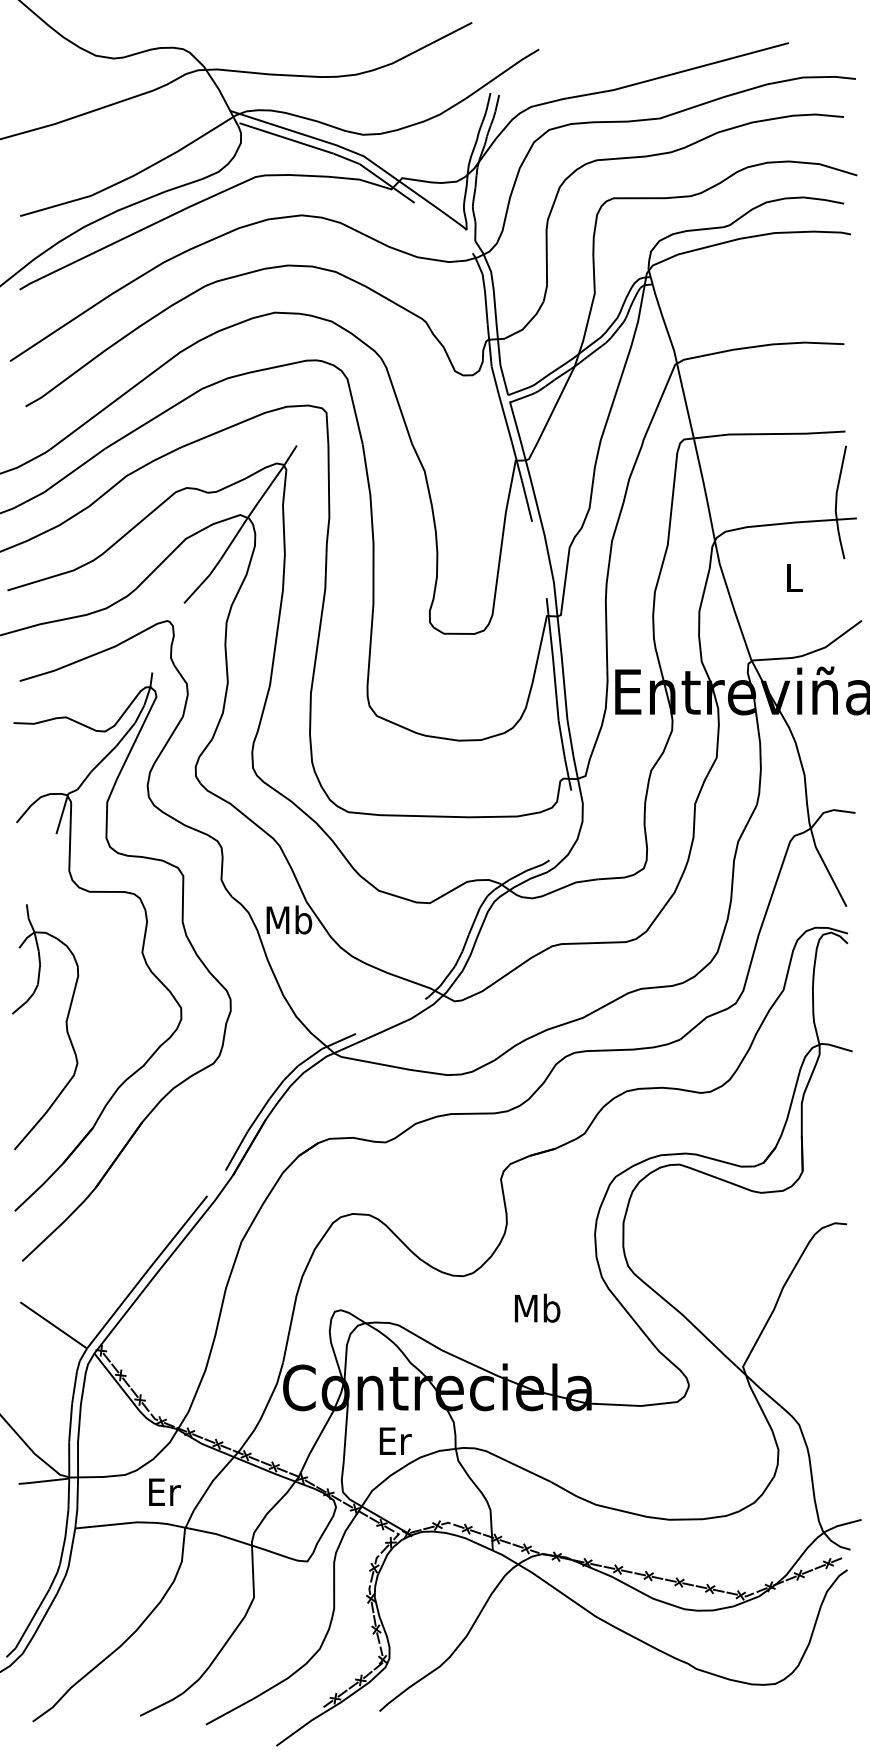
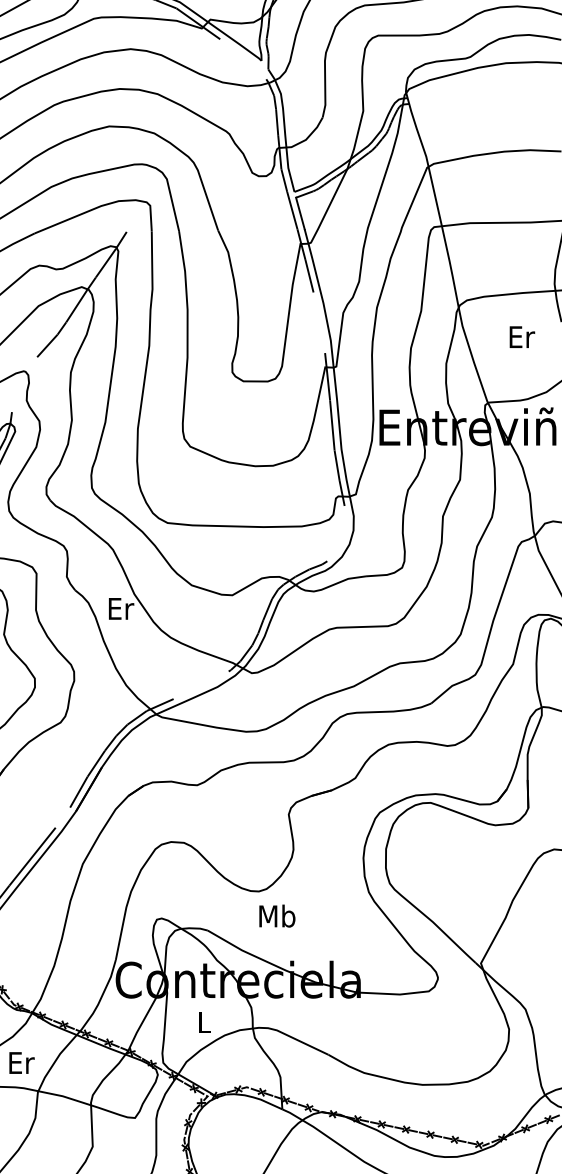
text: (795, 577) -> (522, 336), L -> Er
text: (289, 919) -> (120, 608), Mb -> Er
text: (537, 1307) -> (277, 915), moved
text: (395, 1440) -> (205, 1021), Er -> L

